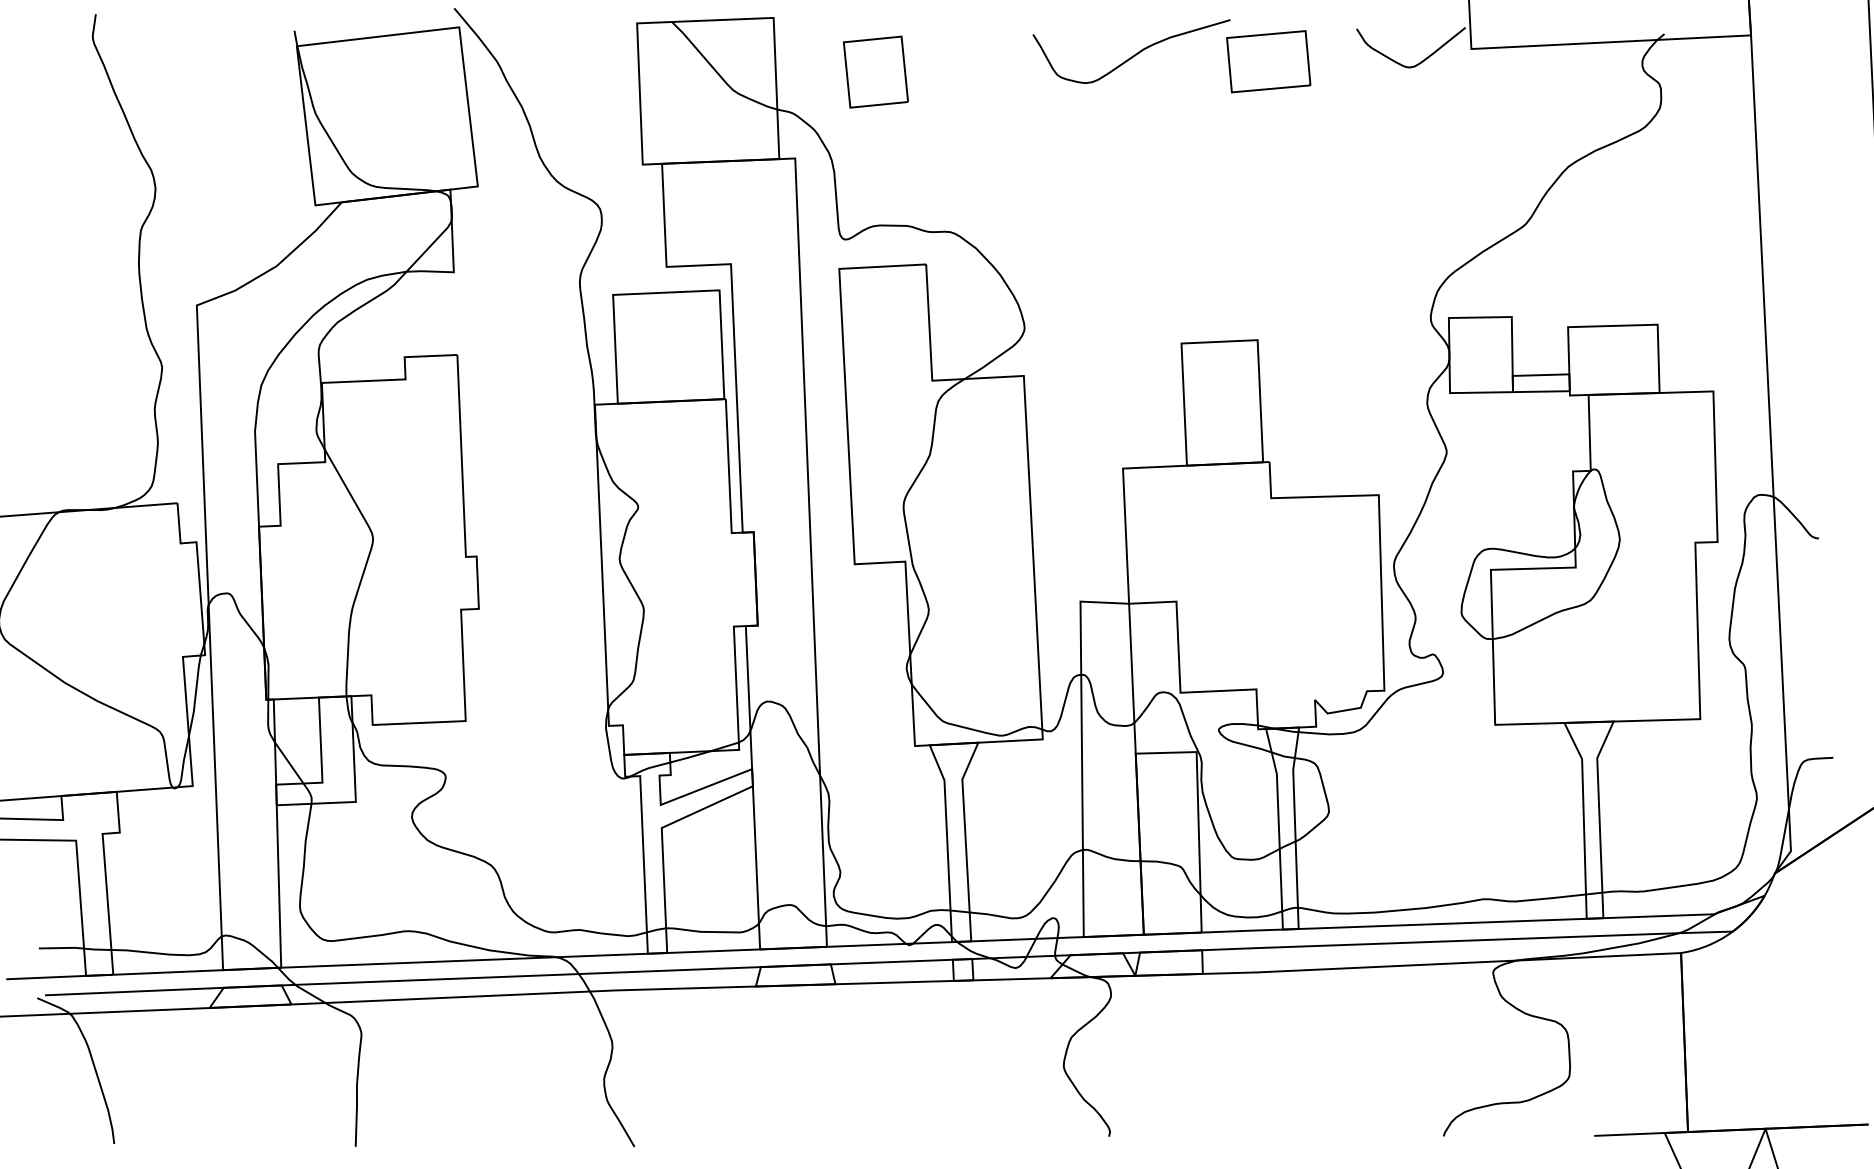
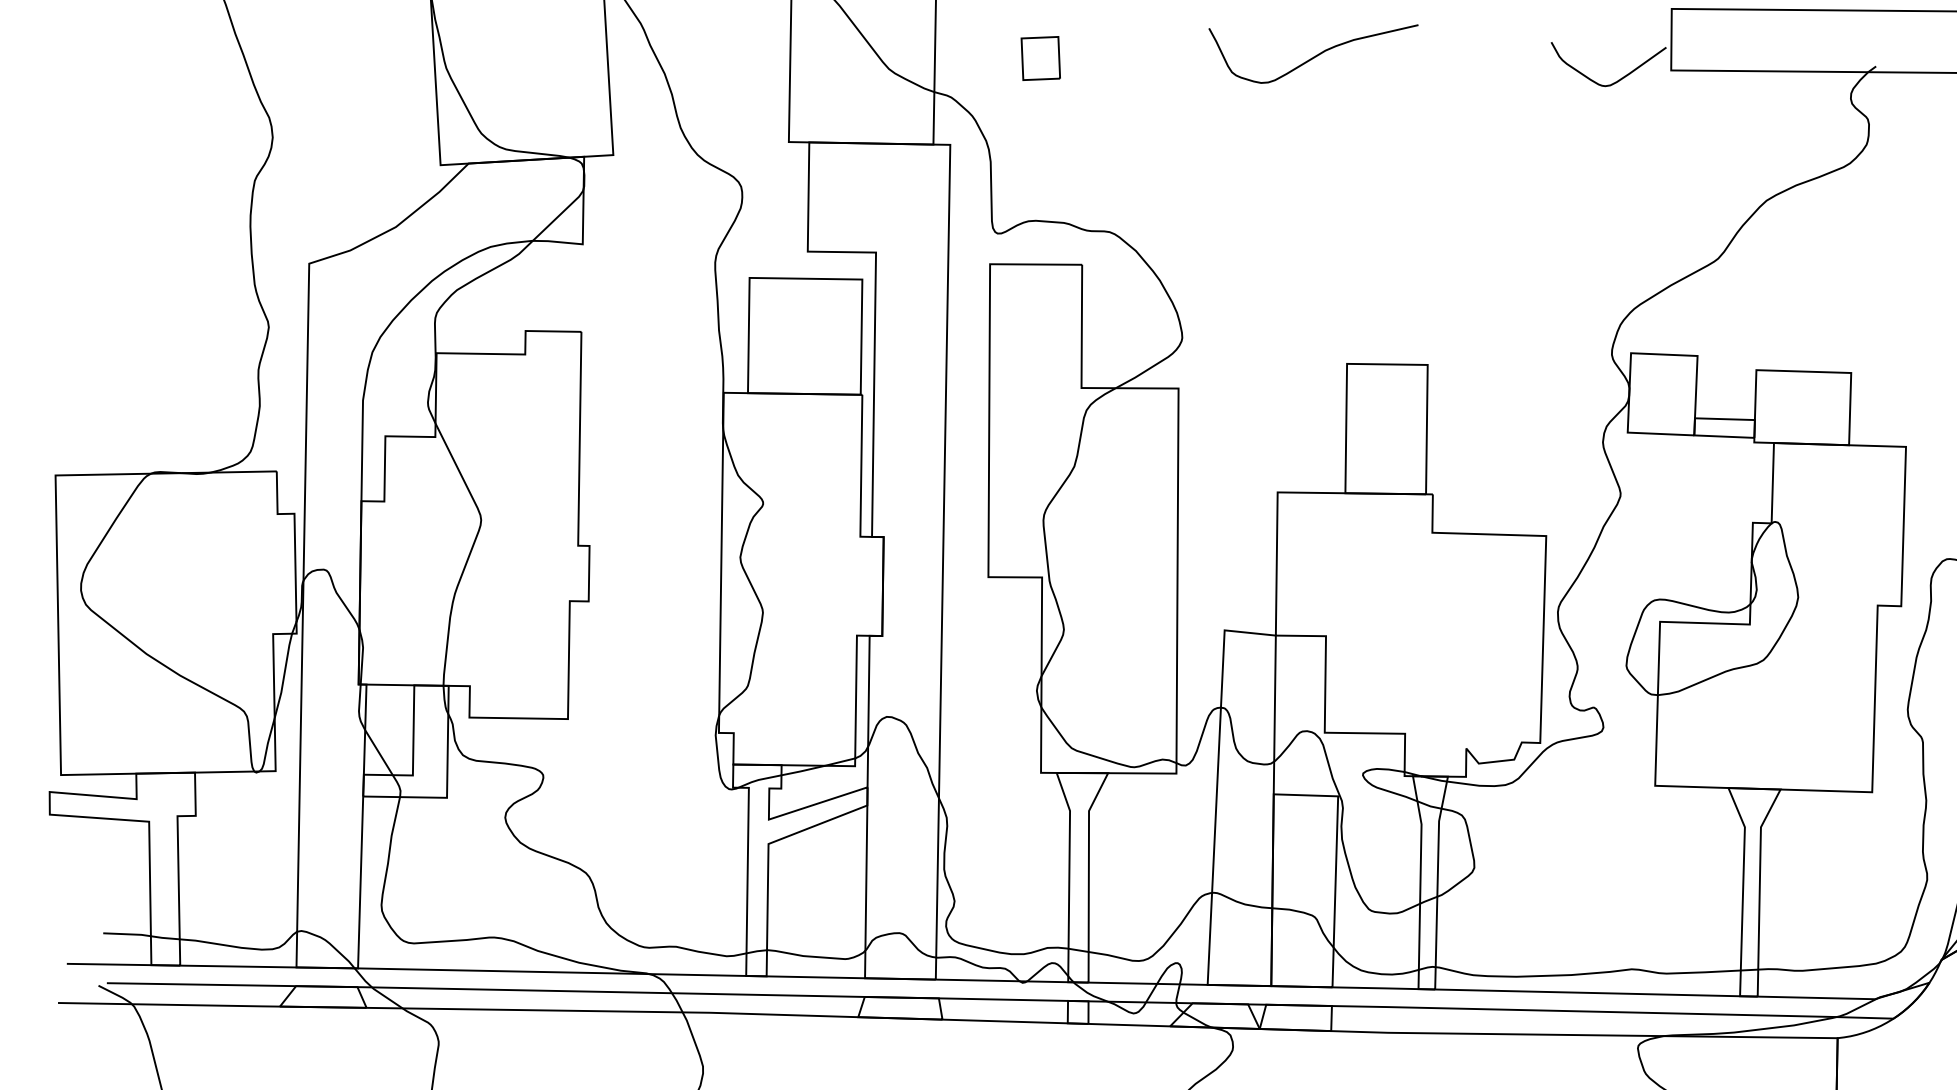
part: (1268, 61) -> (1456, 71), removed
part: (875, 71) -> (1040, 57), size x0.6

